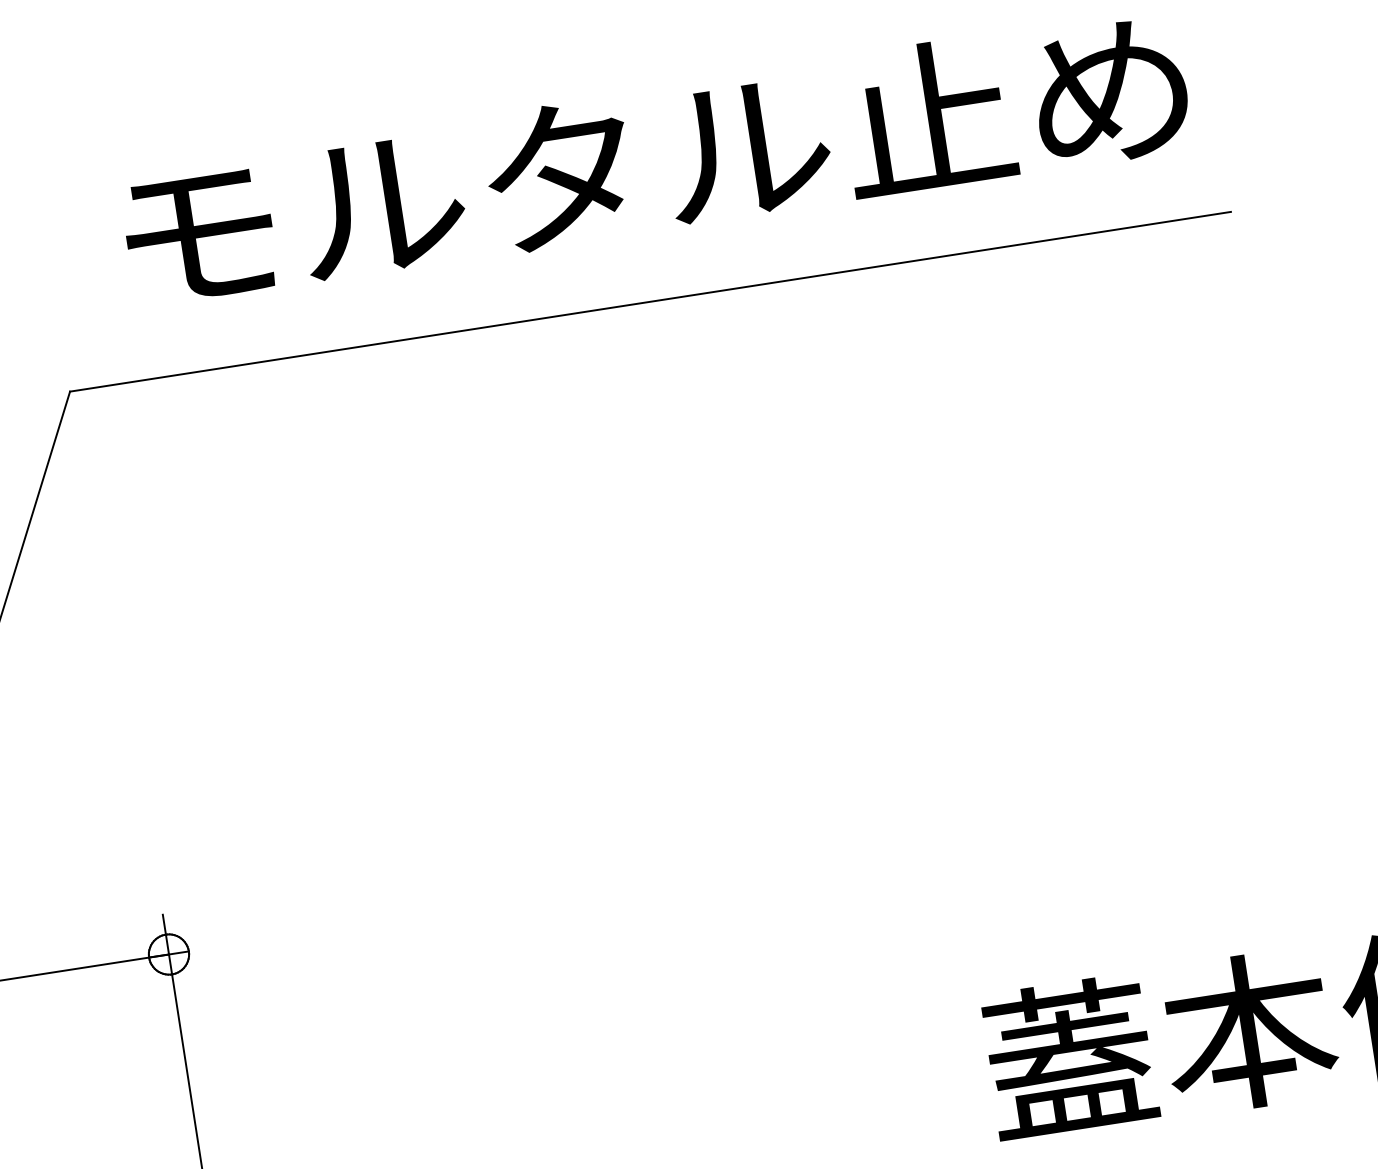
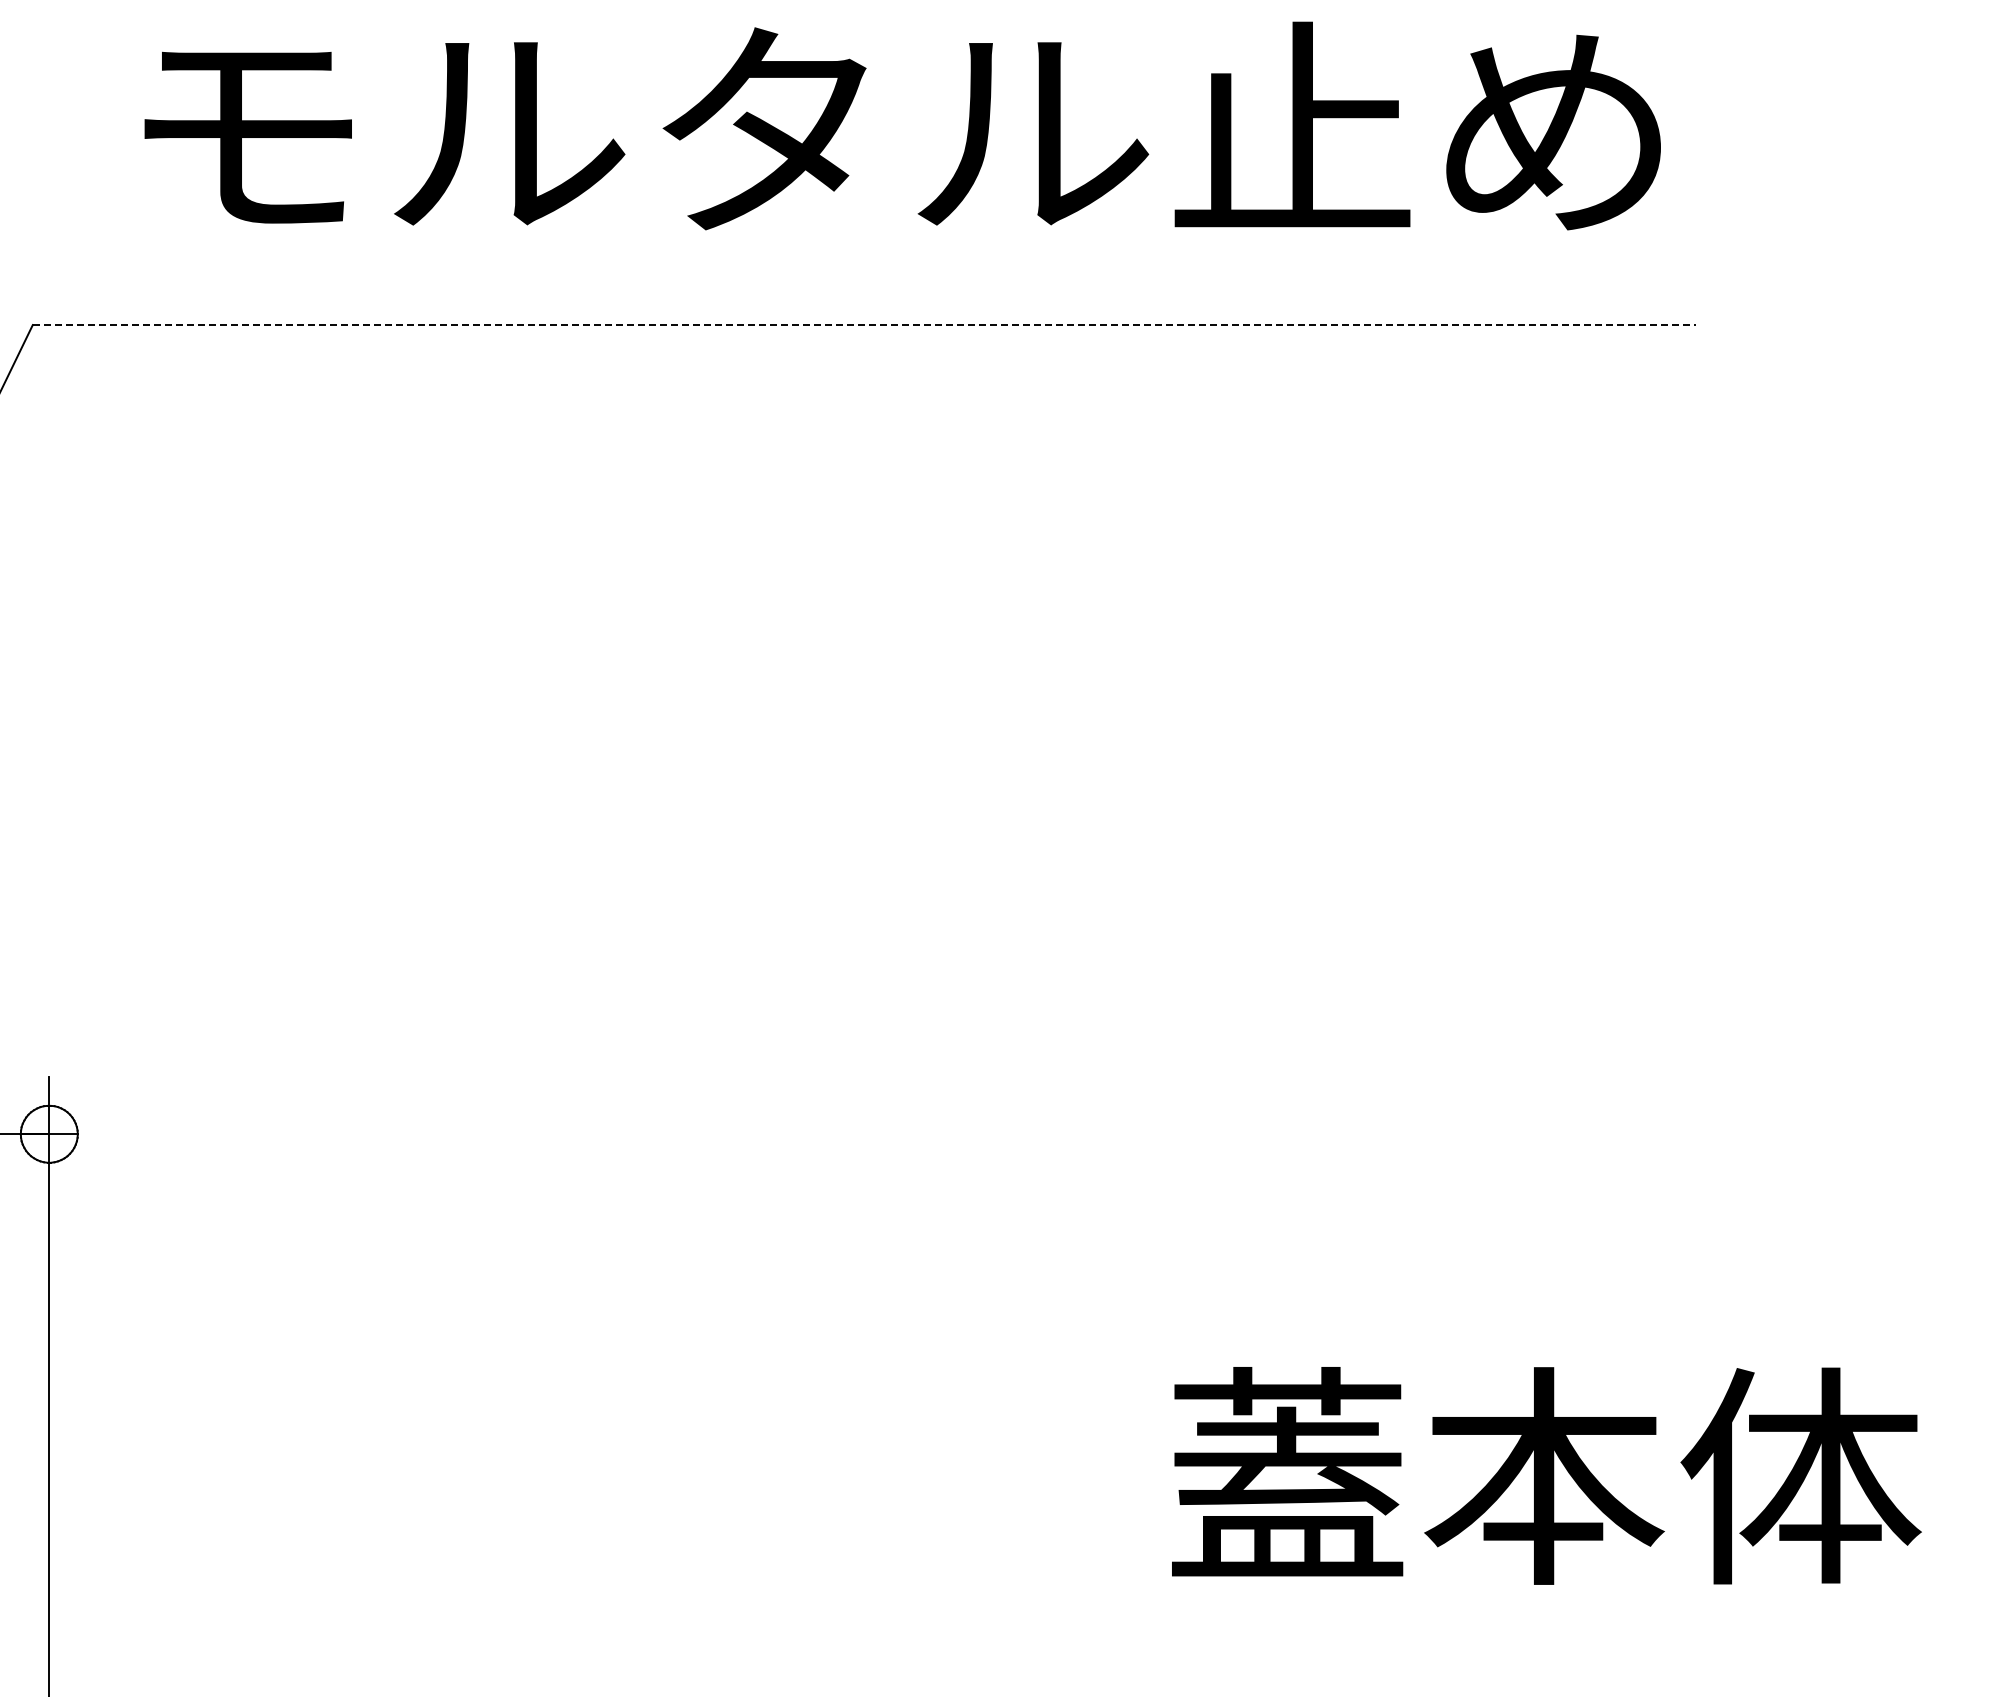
line: (650, 302) -> (864, 325), solid -> dashed

